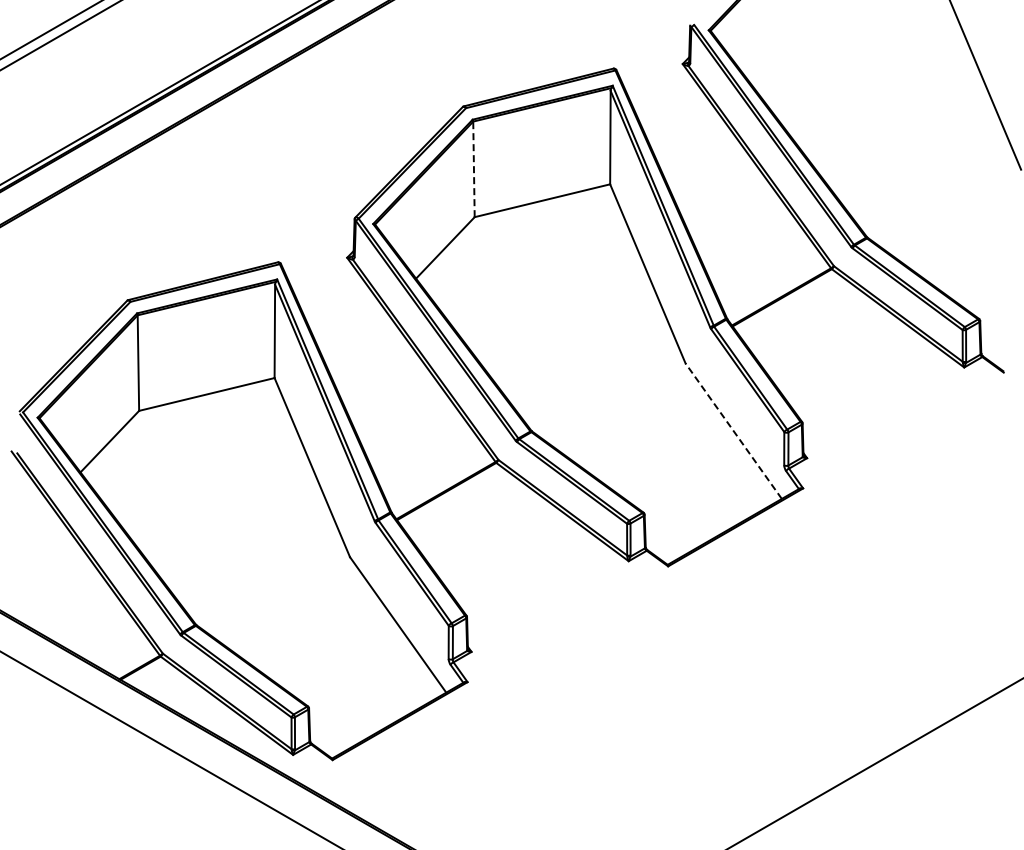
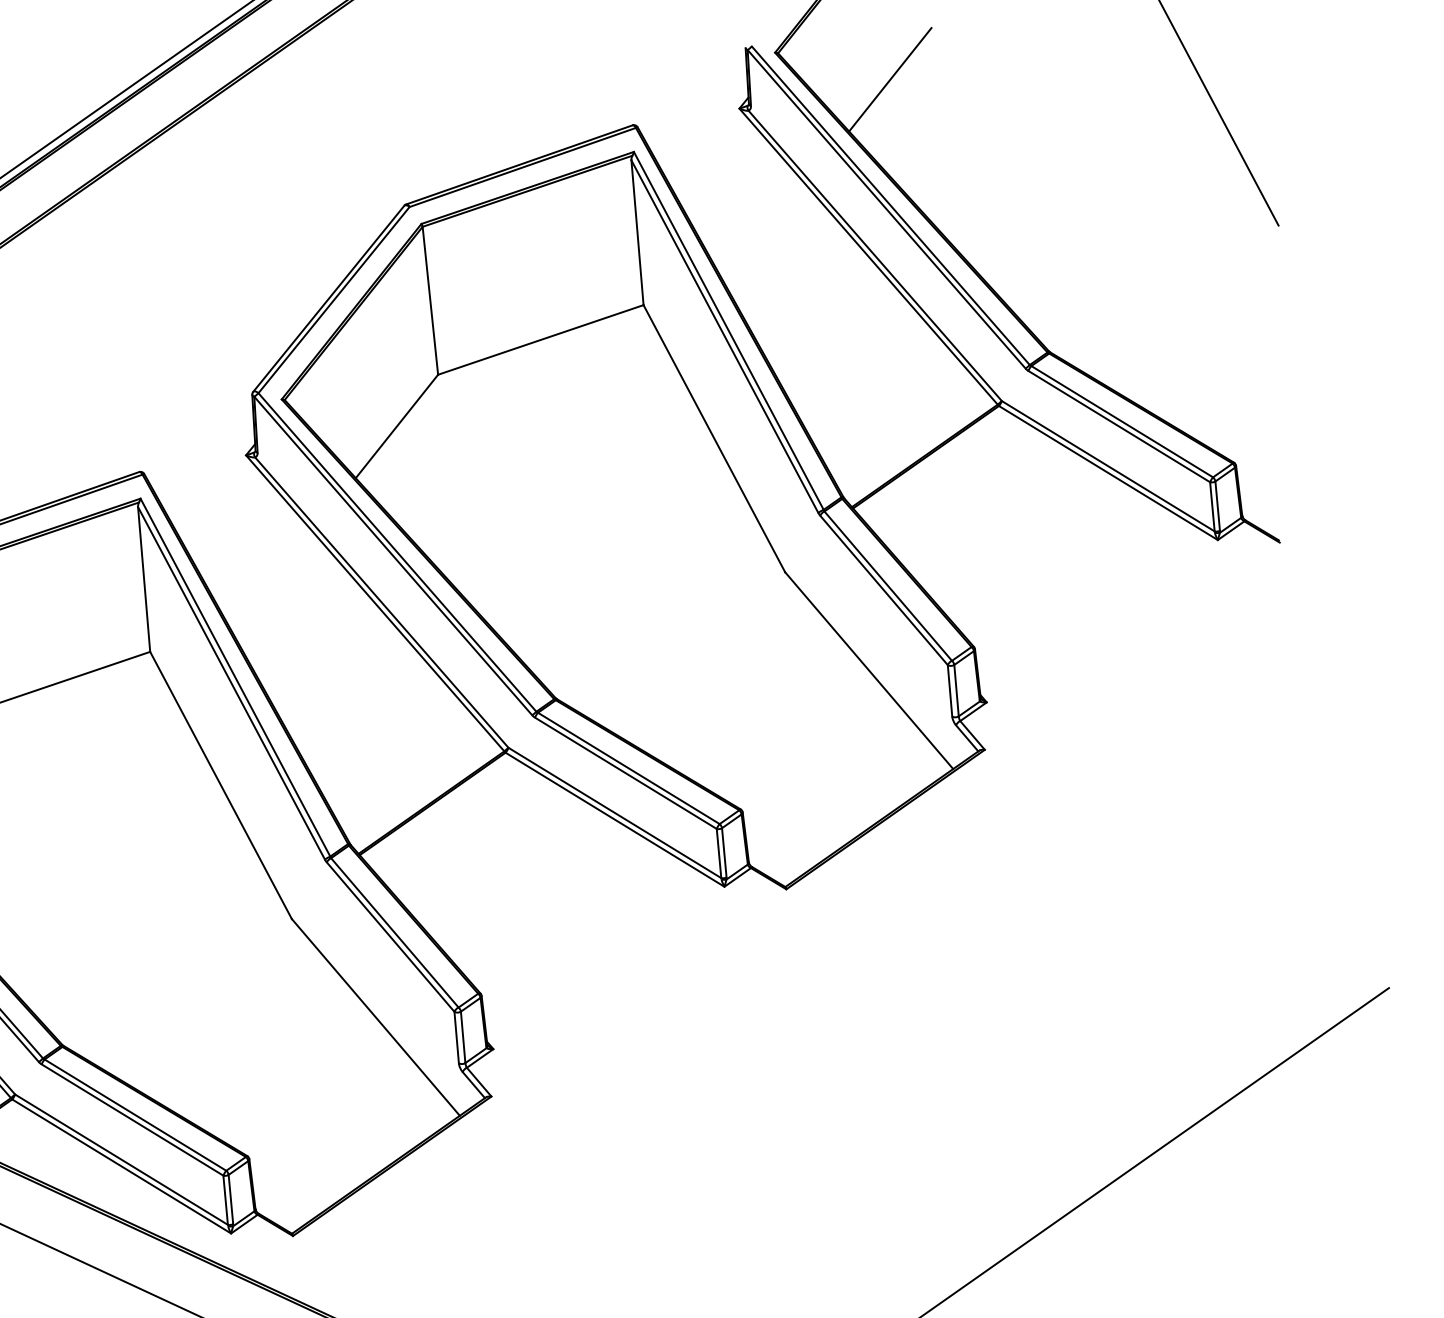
line: (780, 53) -> (889, 78), added
line: (473, 169) -> (429, 301), dashed -> solid
line: (733, 430) -> (868, 669), dashed -> solid

